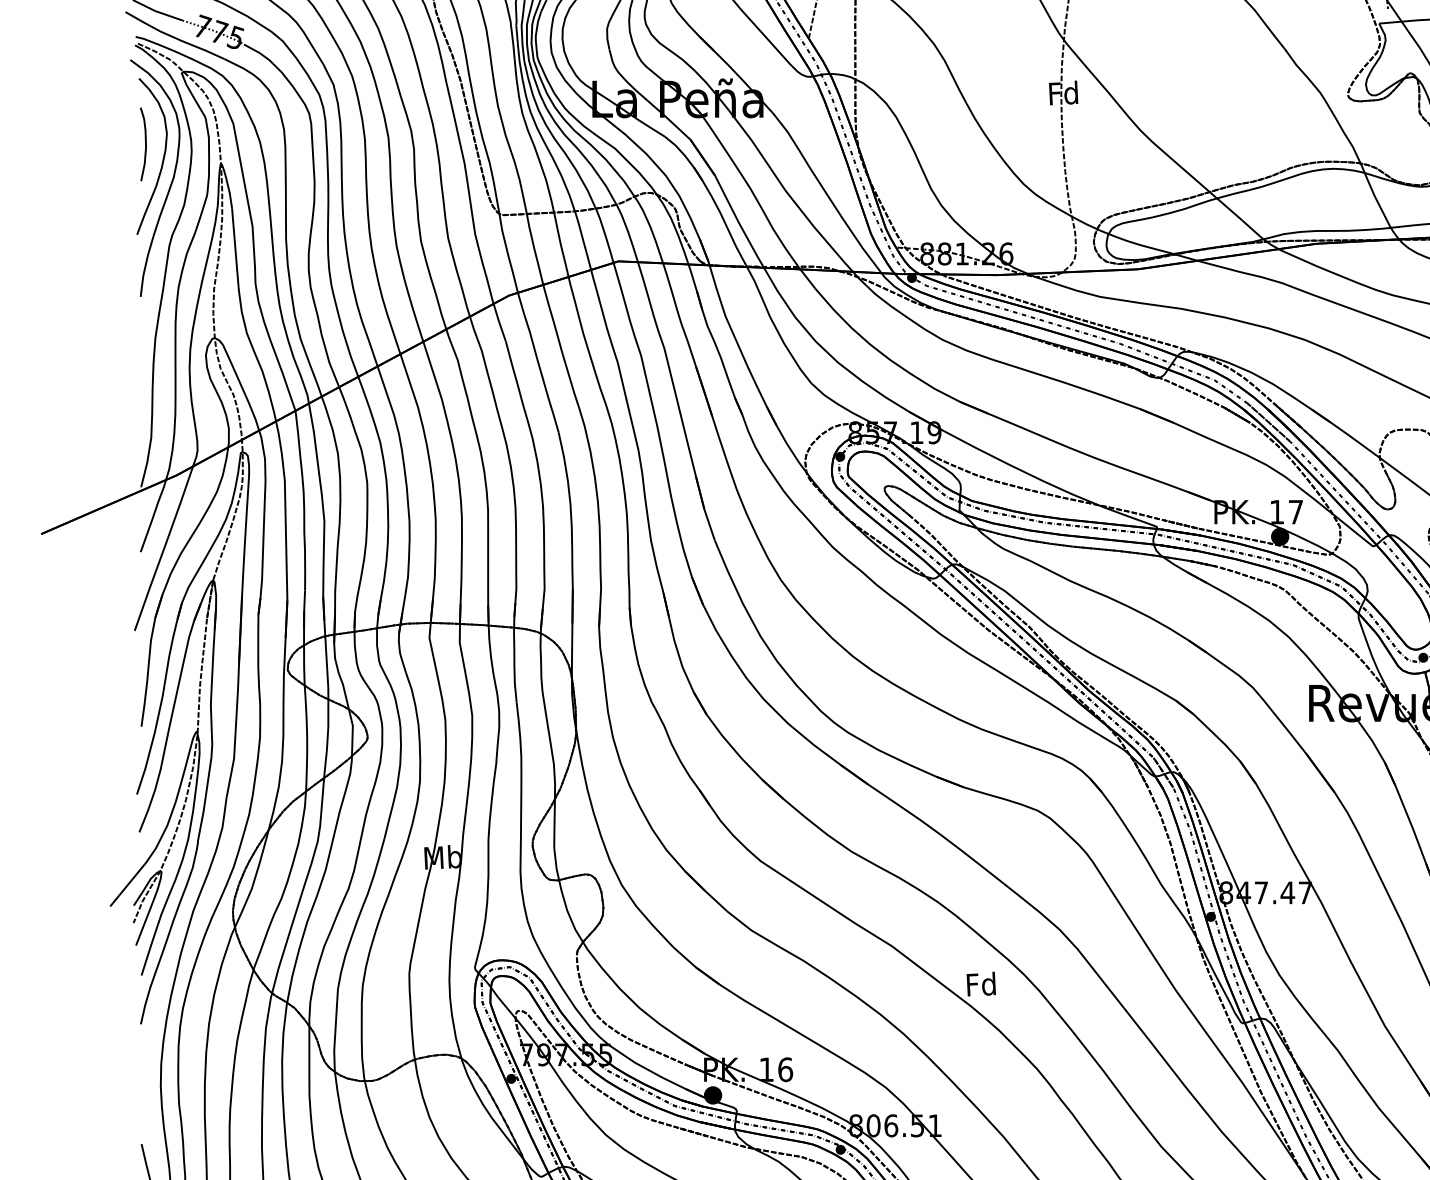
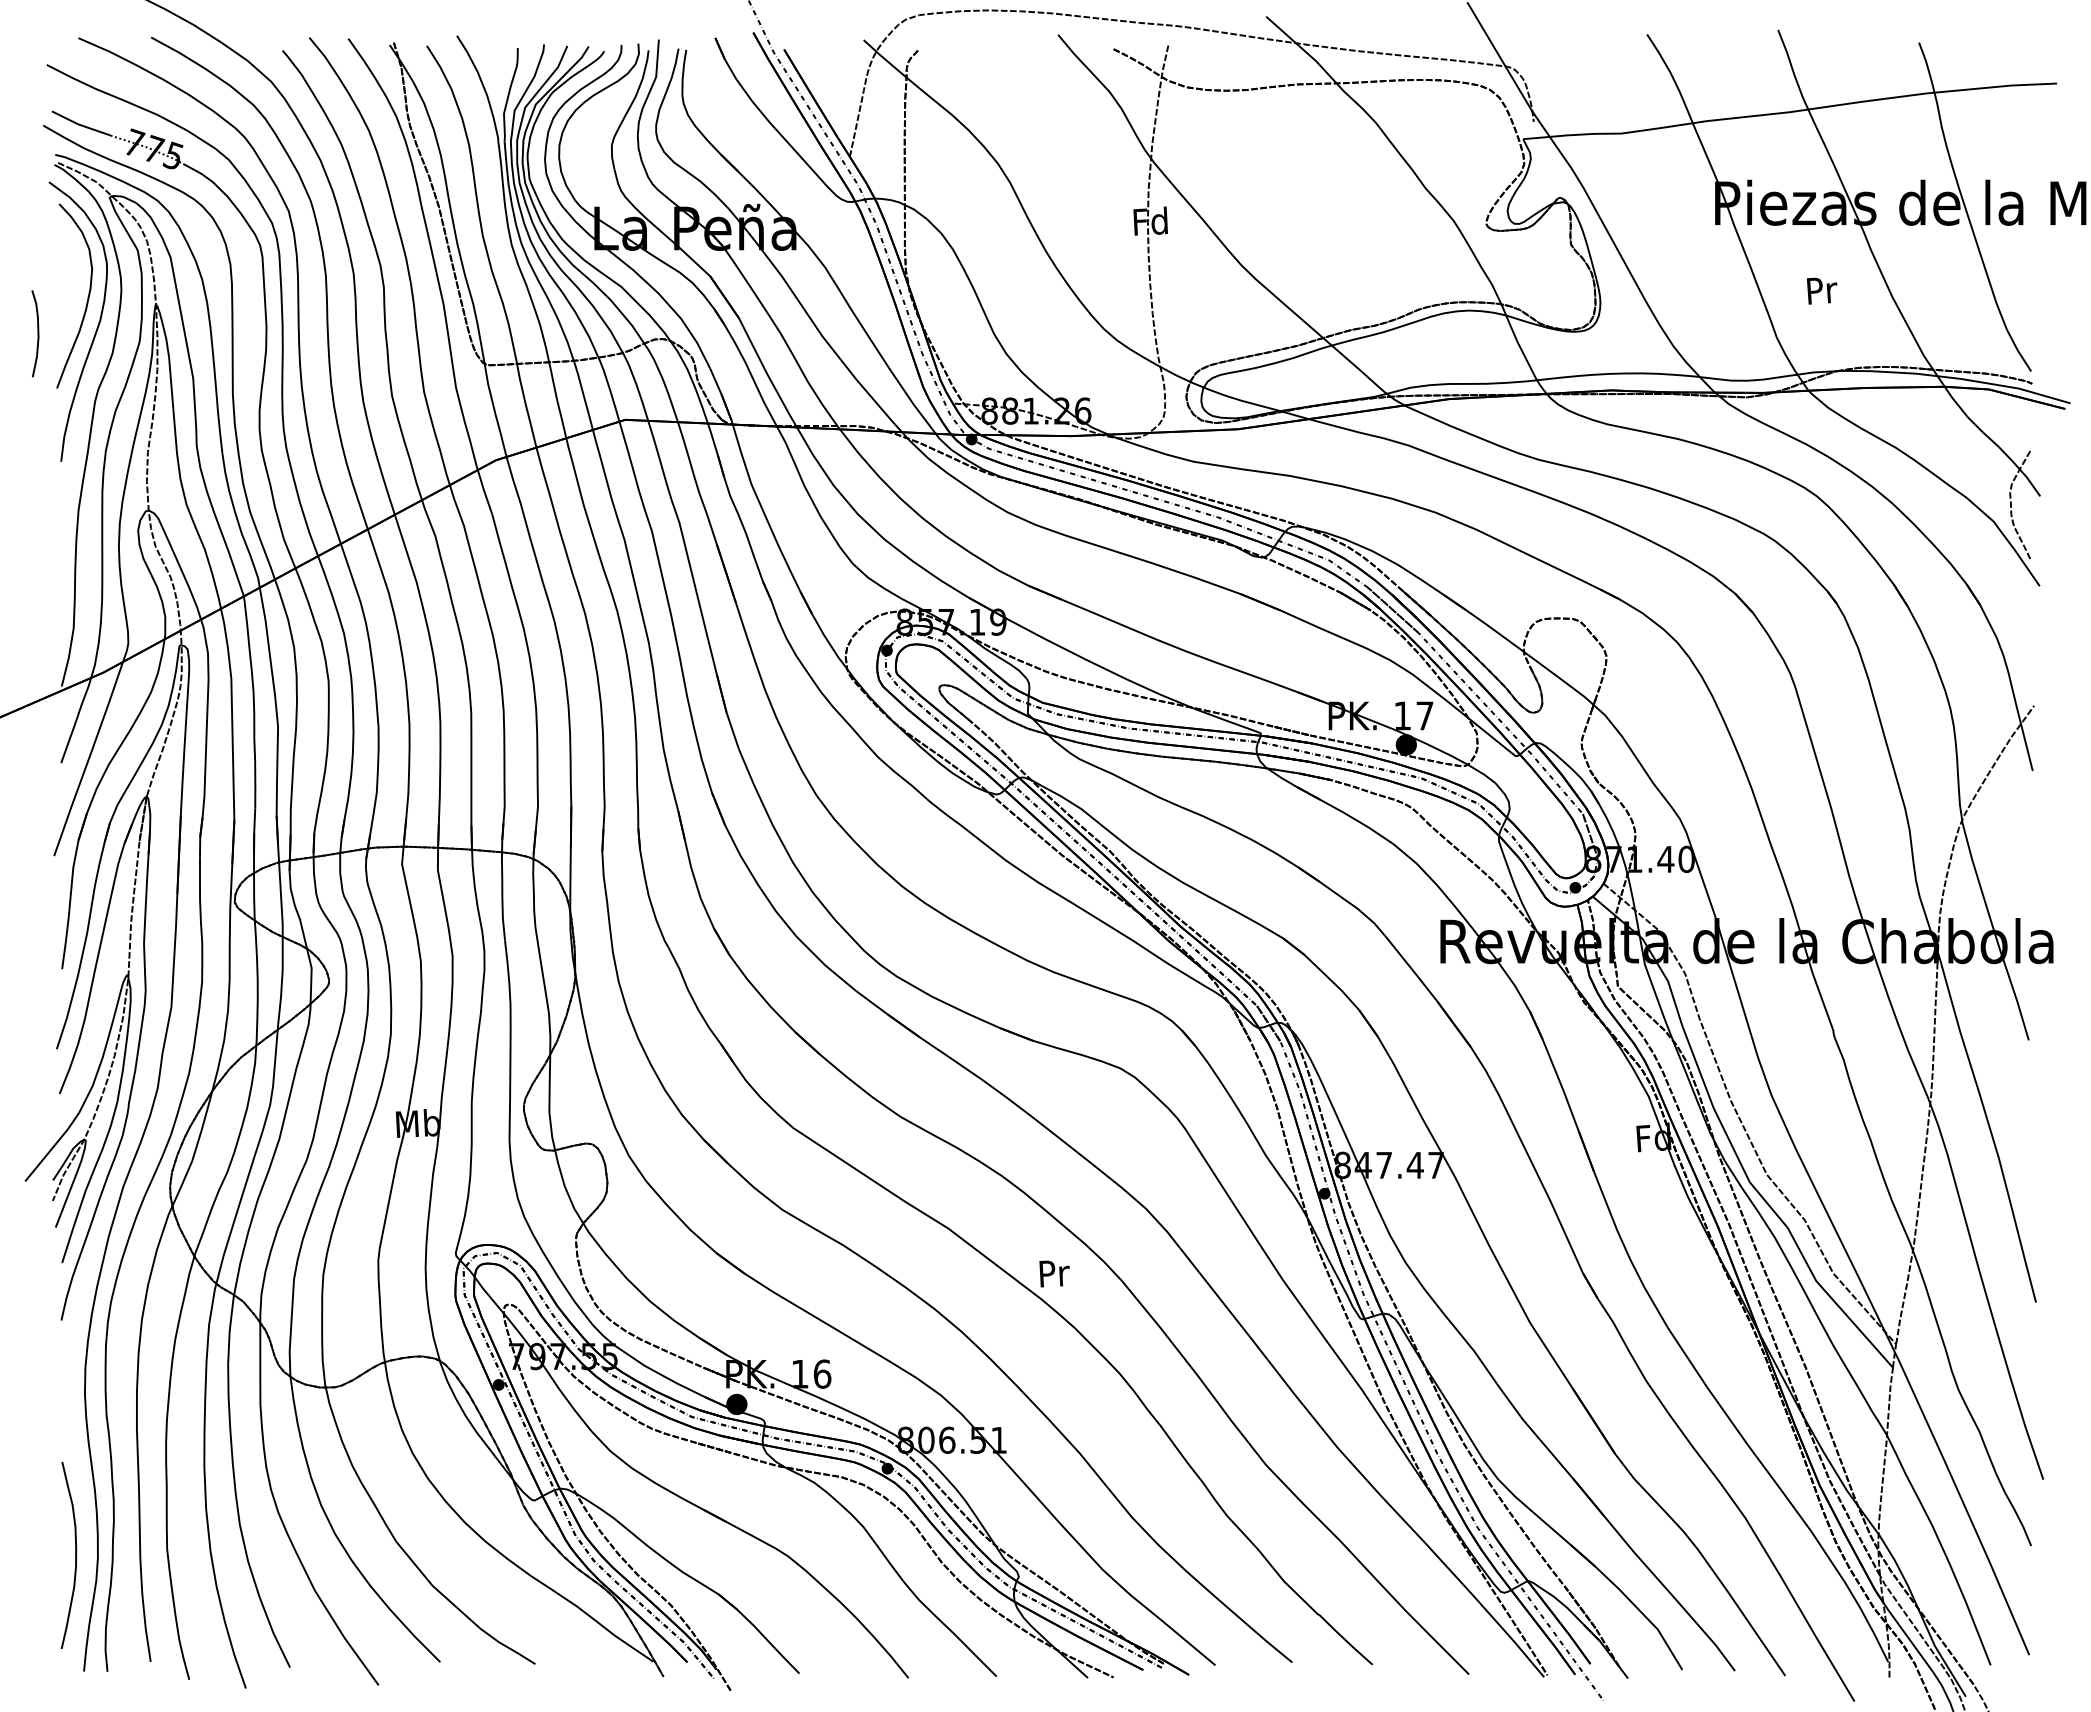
curve: (145, 144) -> (37, 333), moved
text: (981, 983) -> (1053, 1272), Fd -> Pr

